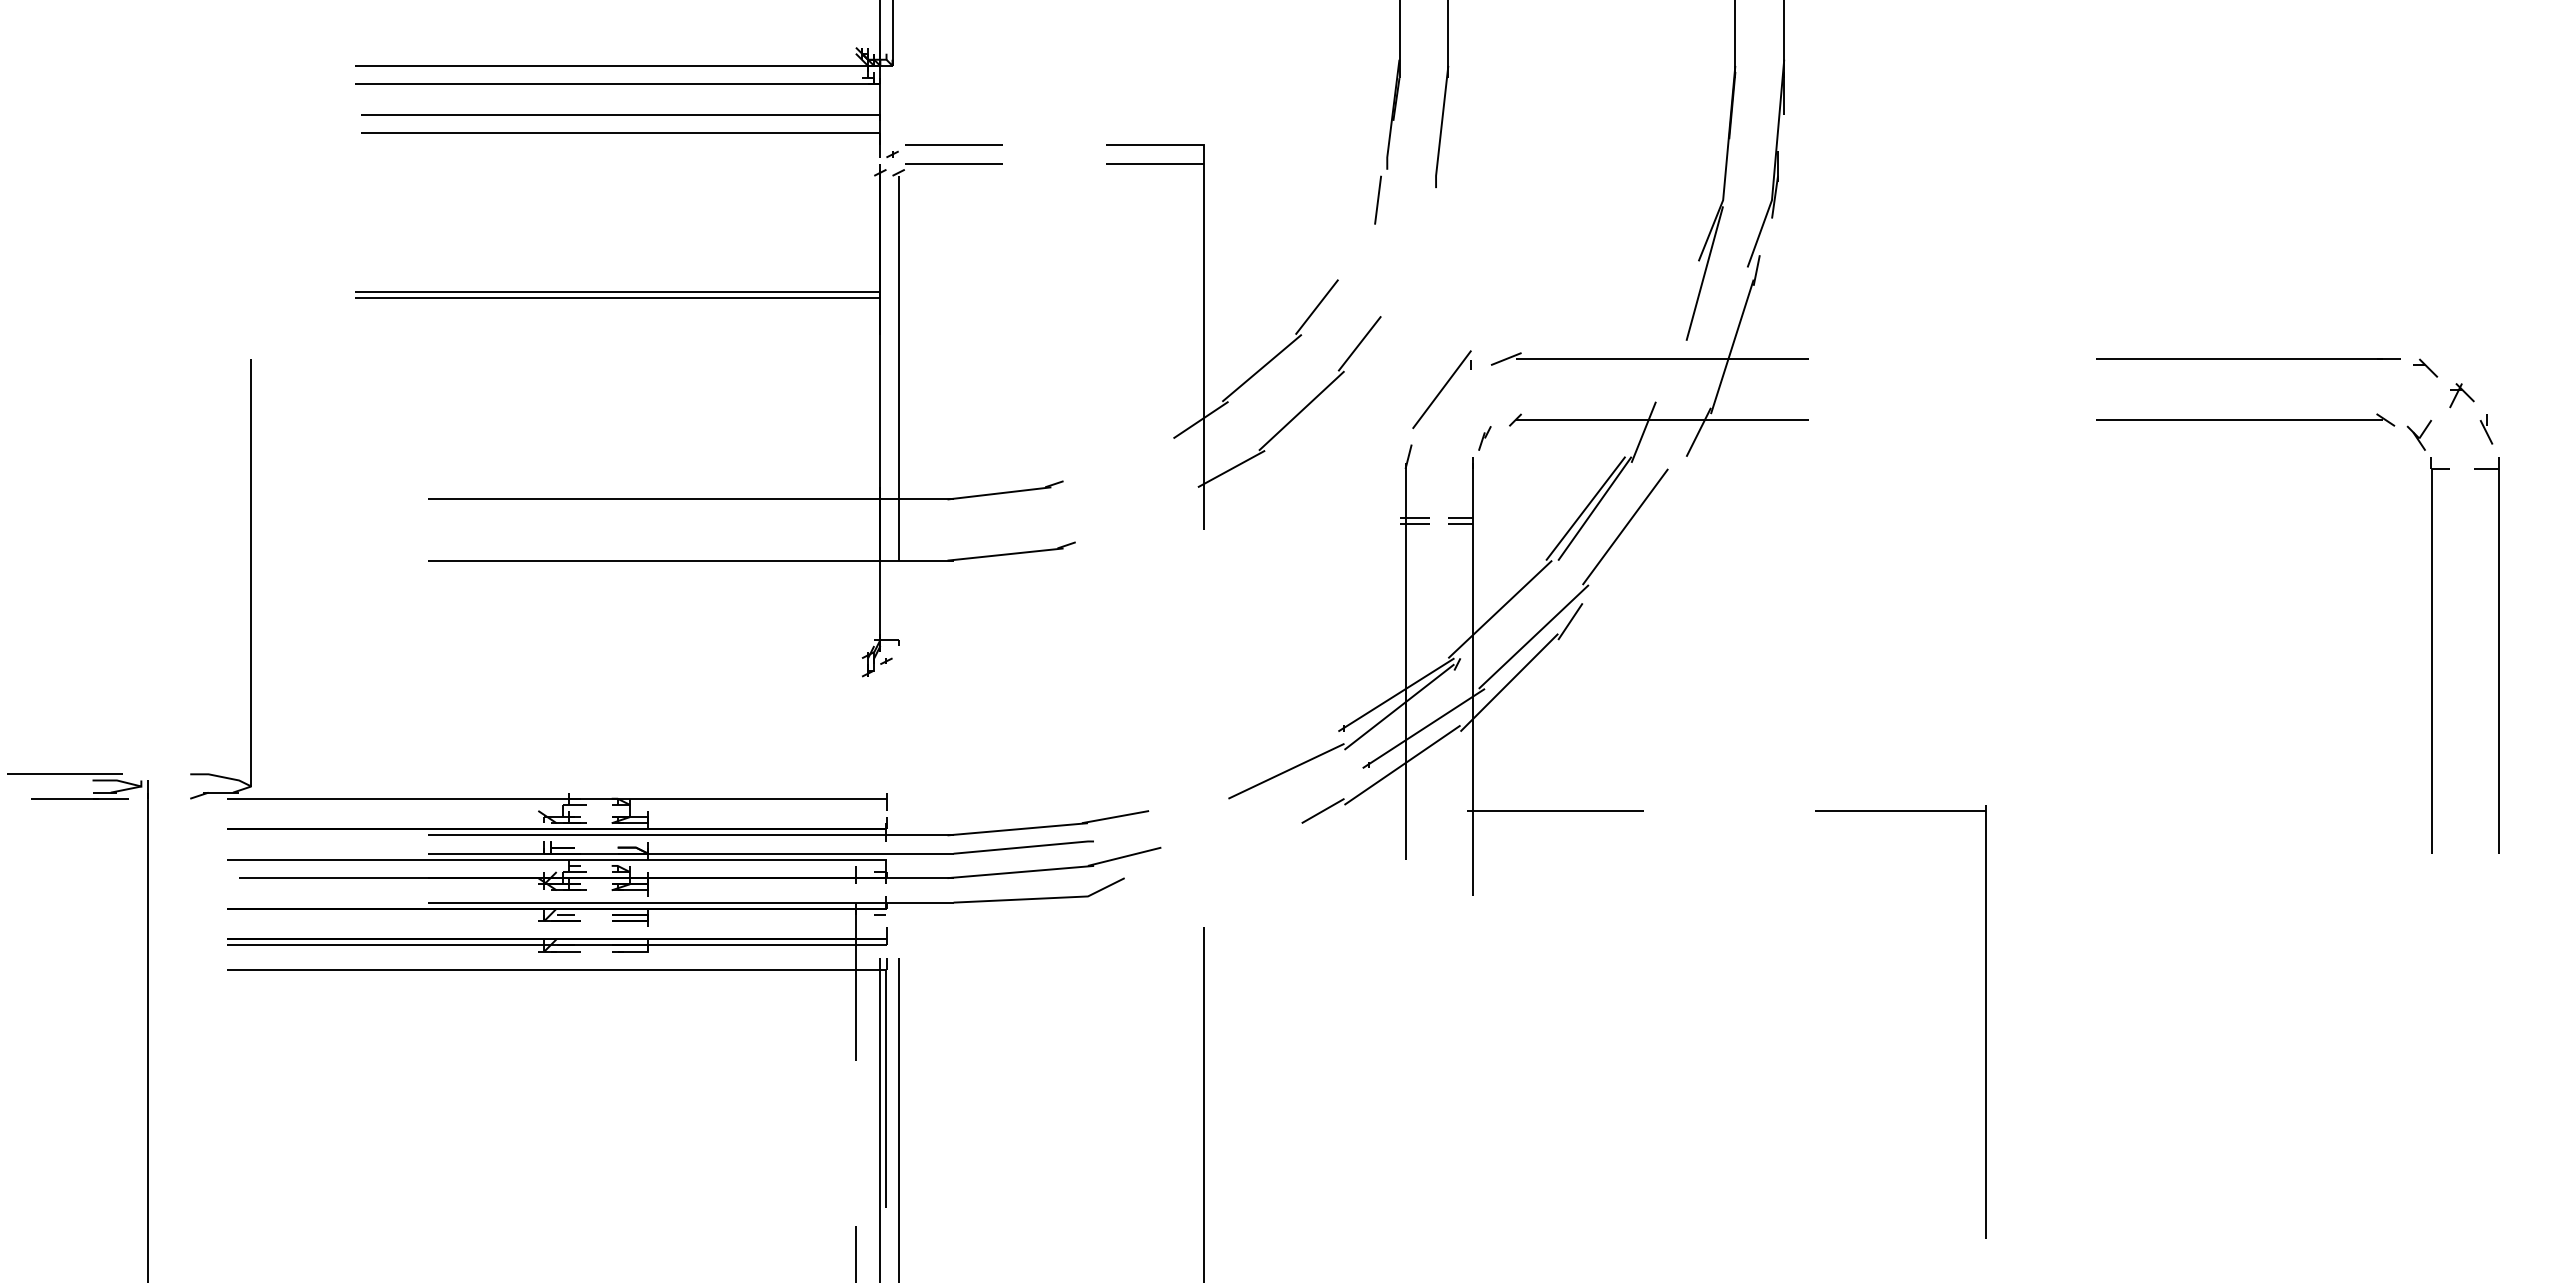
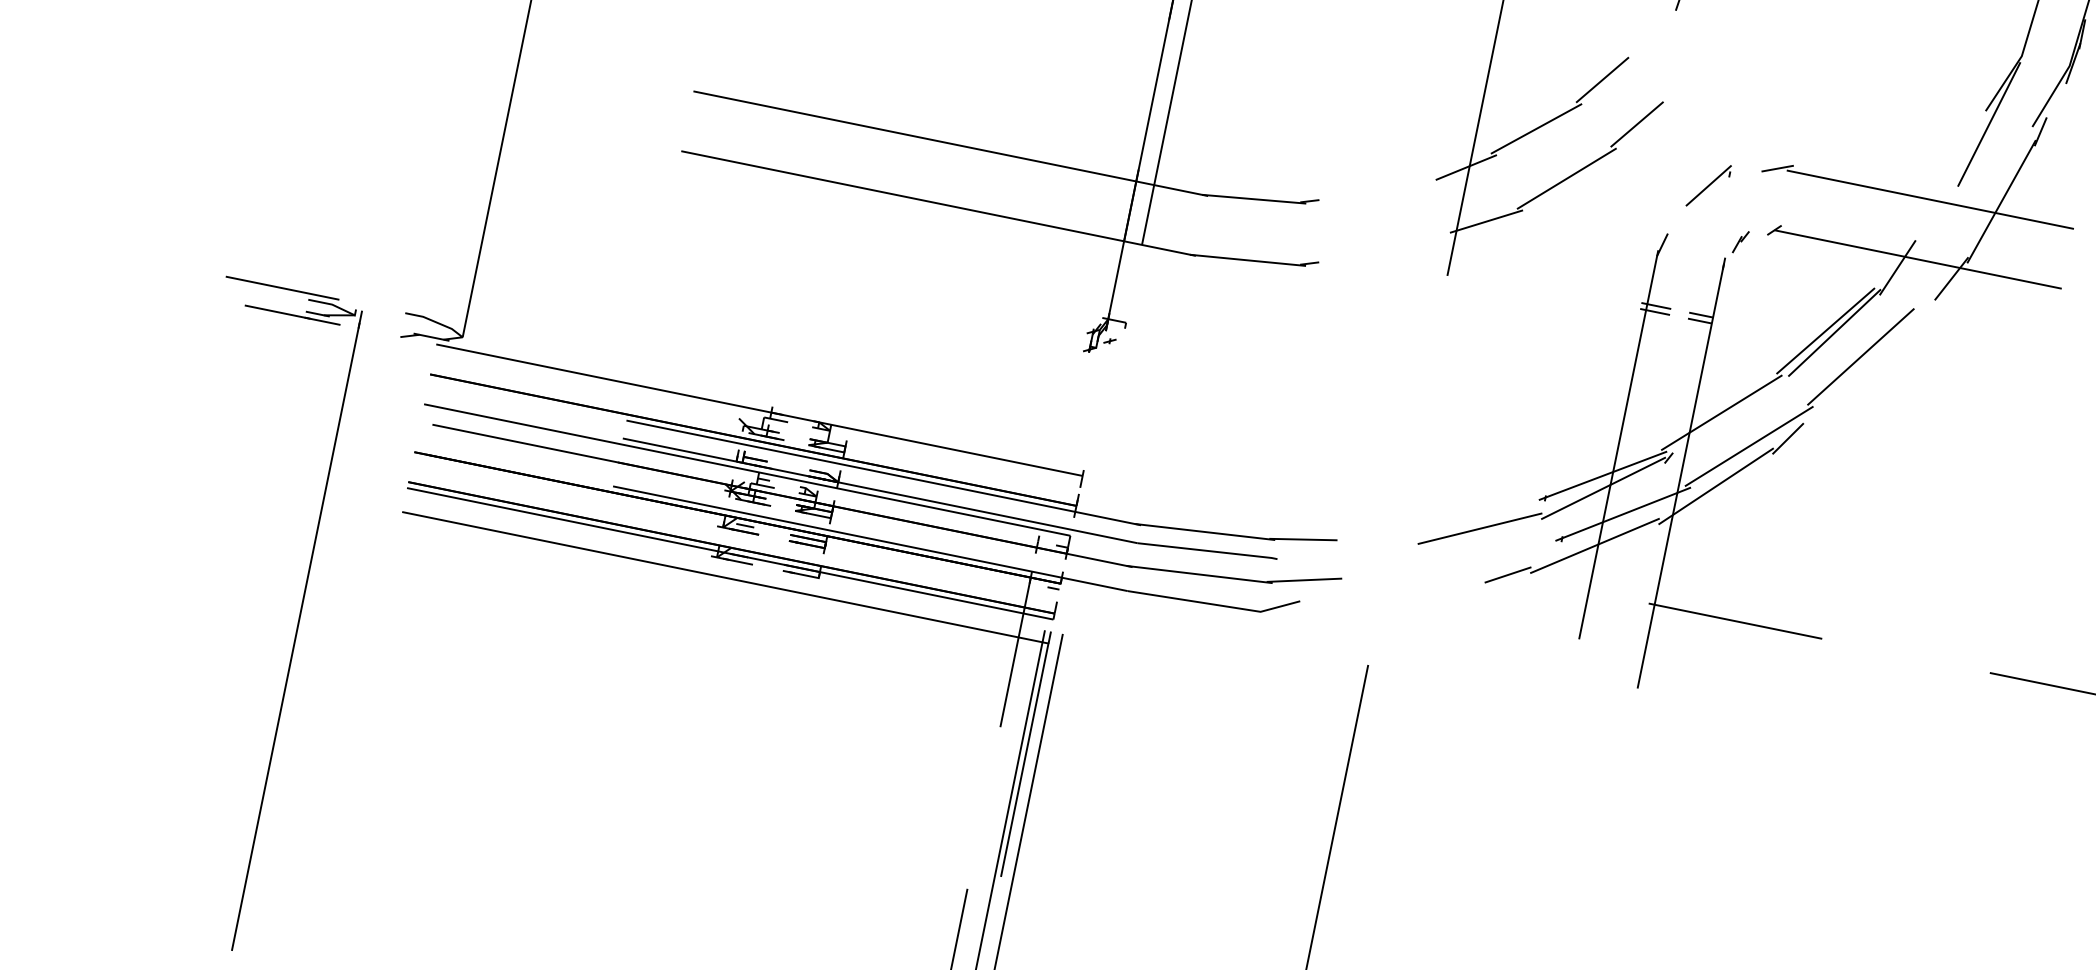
part: (1442, 389) -> (1709, 185), size x0.62

